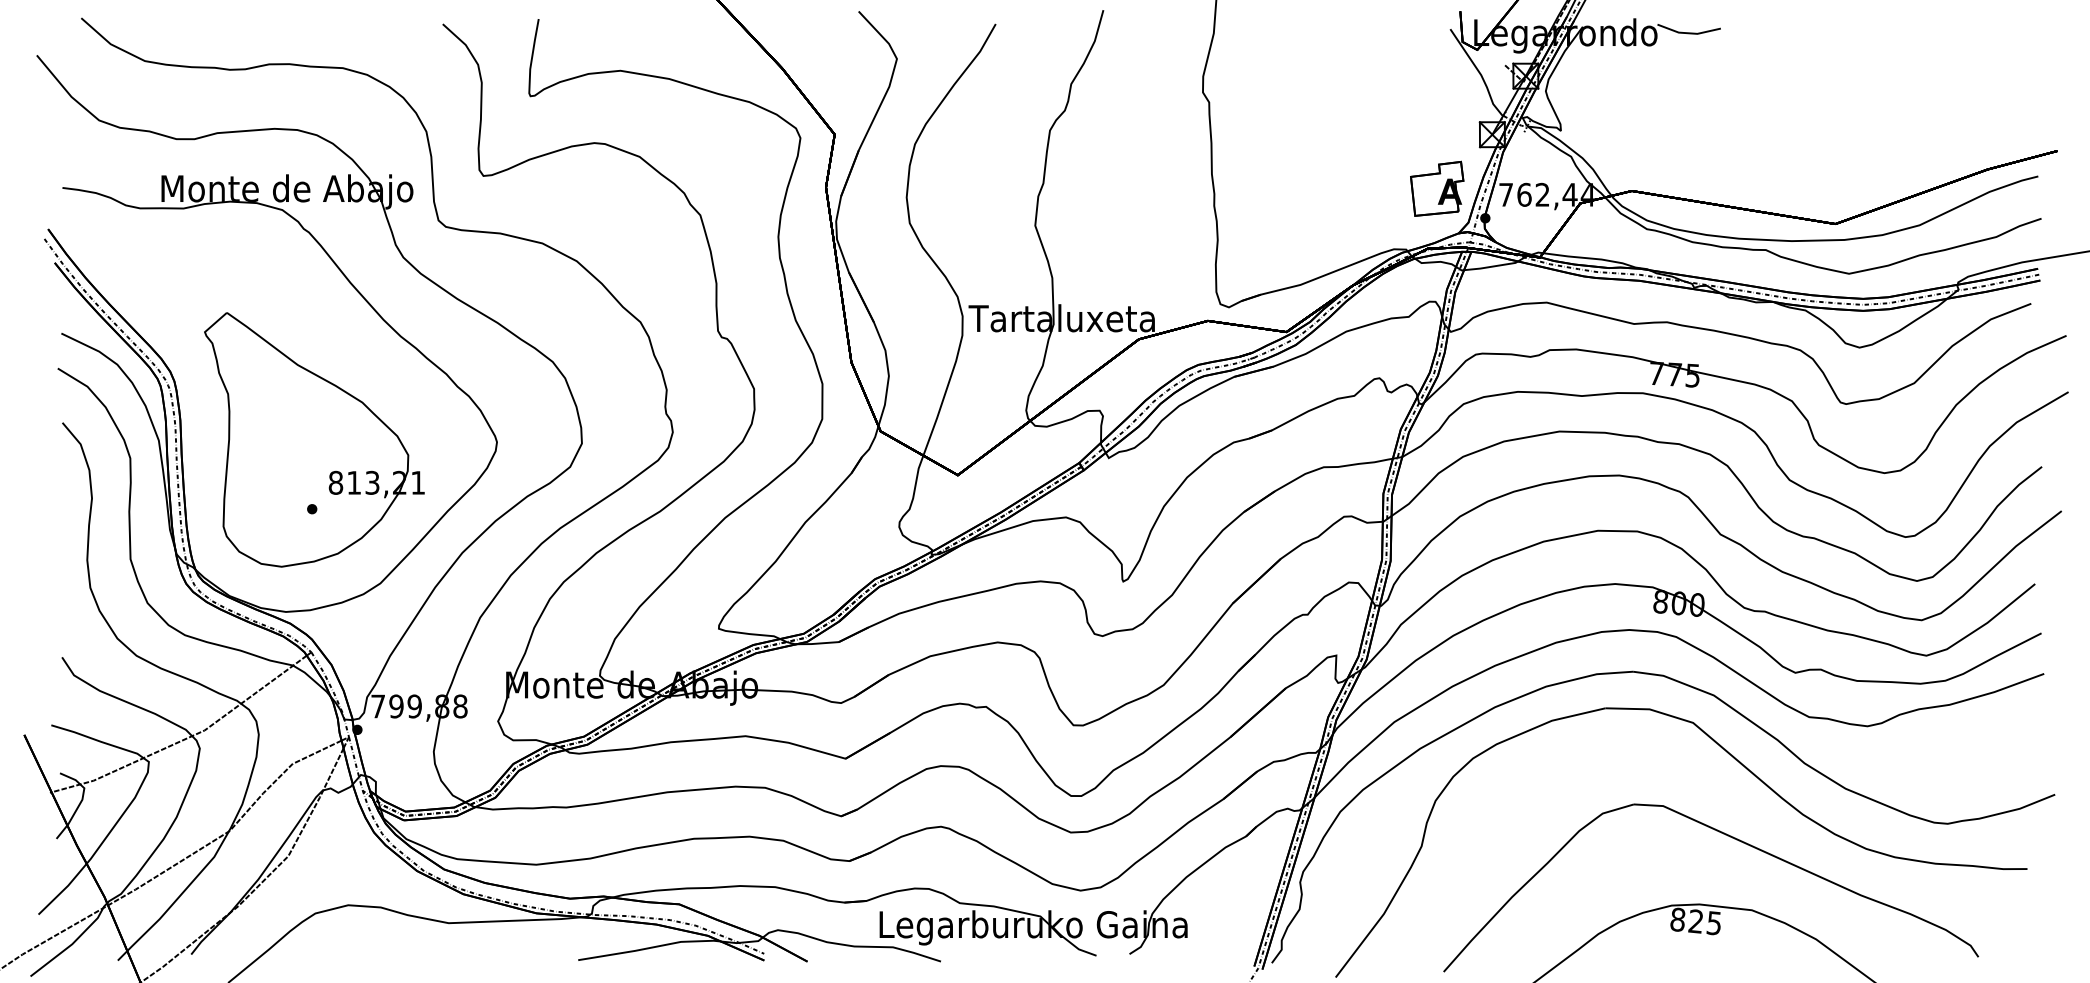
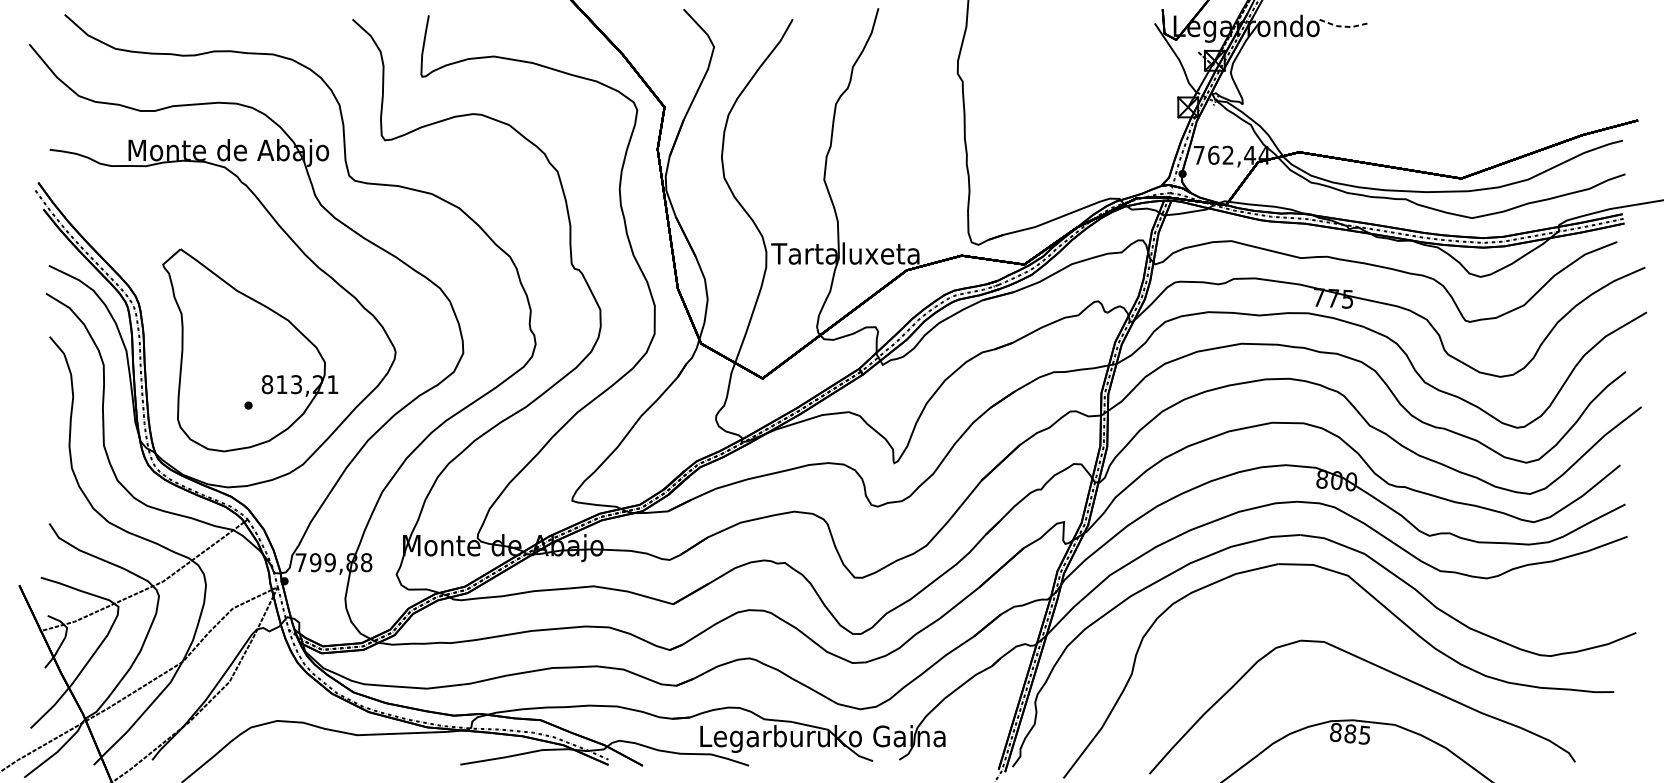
line: (1689, 33) -> (1345, 26), solid -> dashed
part: (1437, 188) -> (1144, 150), removed
text: (1695, 921) -> (1349, 733), 825 -> 885

